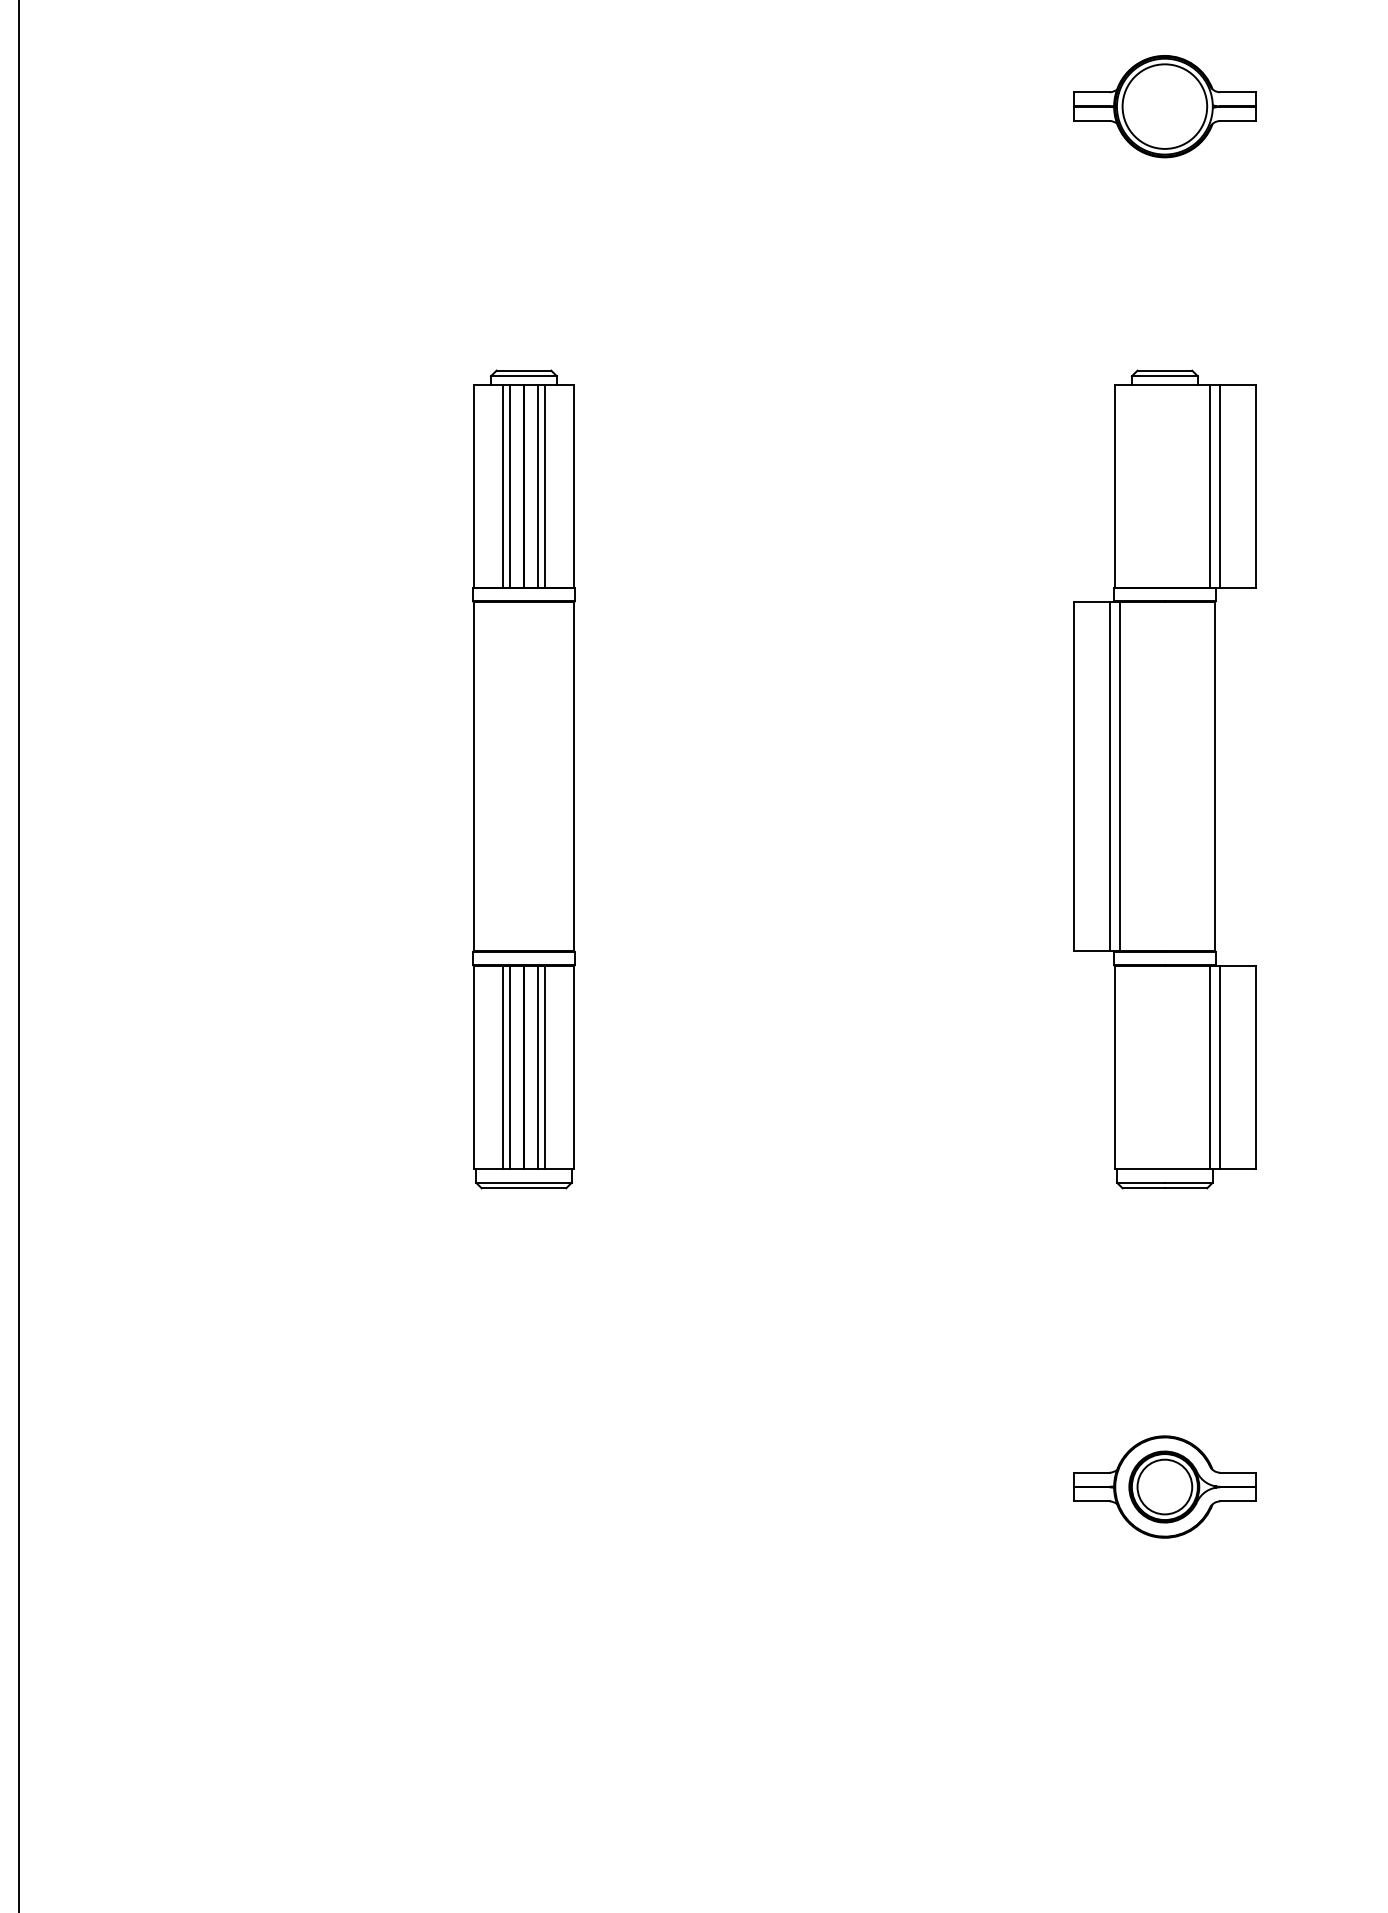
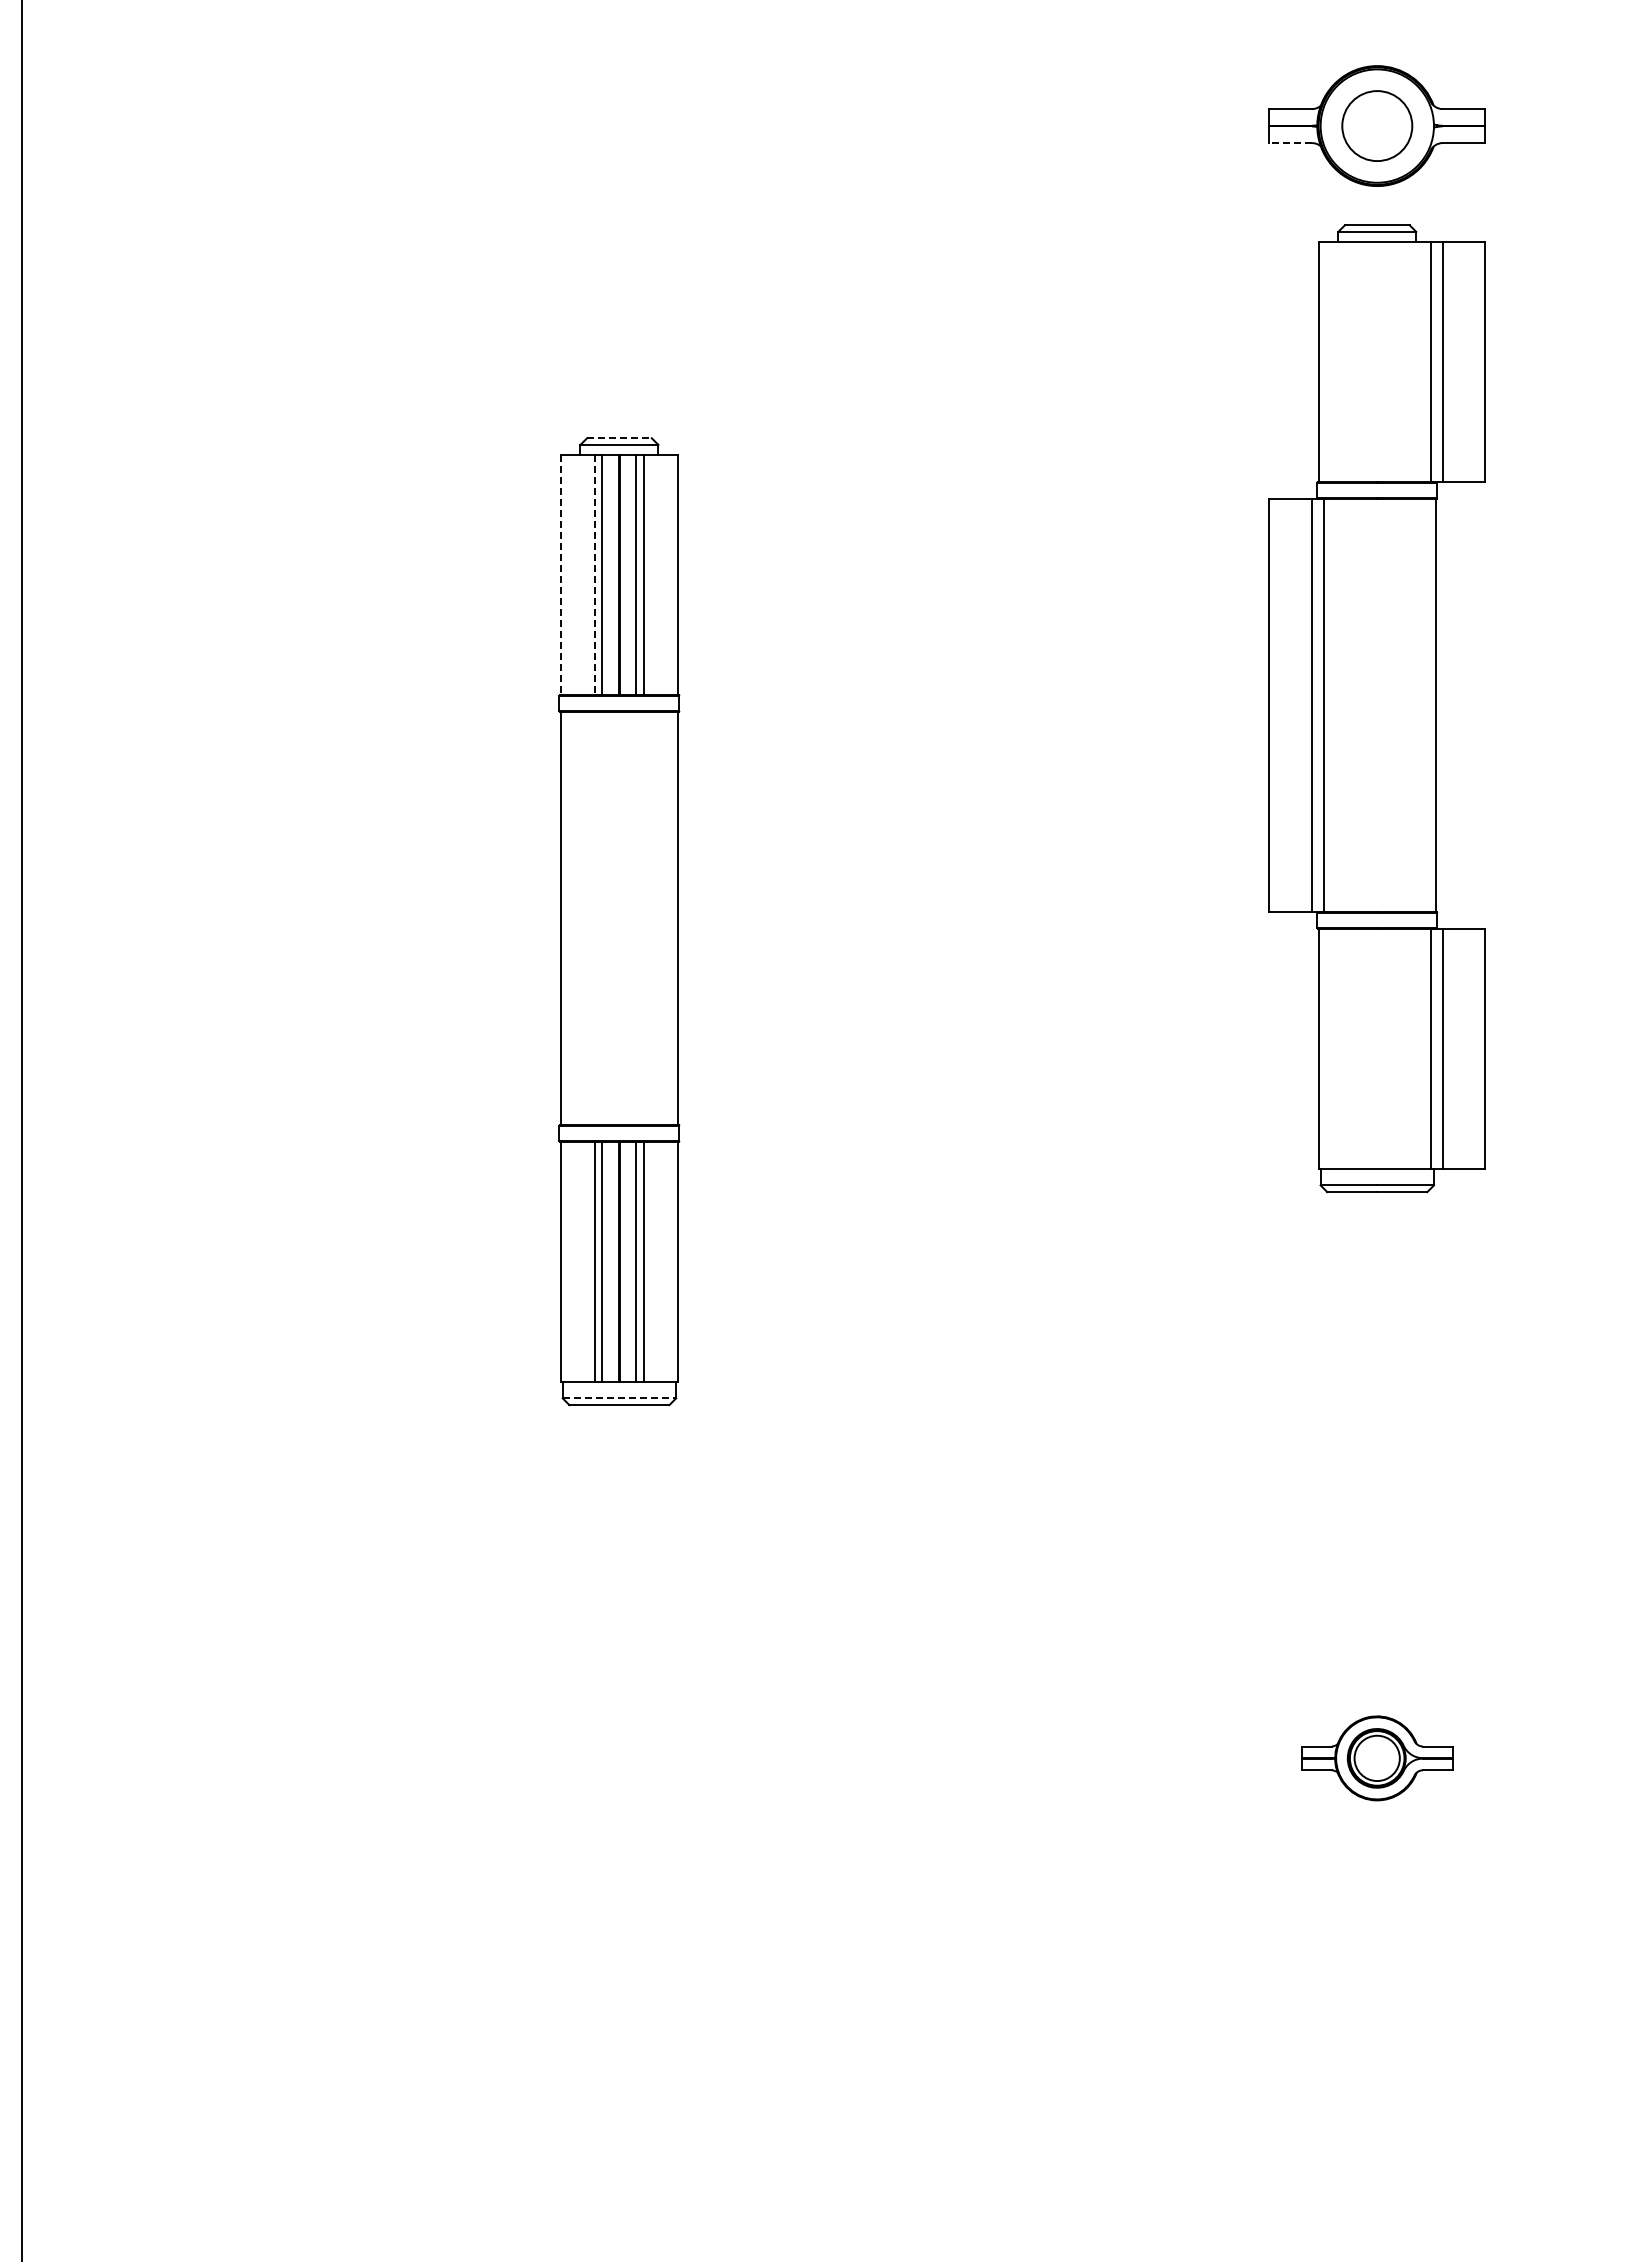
circle: (1165, 106) -> (1377, 126), size x0.7
line: (1091, 121) -> (1290, 143), solid -> dashed
line: (524, 370) -> (619, 438), solid -> dashed
line: (474, 486) -> (560, 575), solid -> dashed
line: (502, 486) -> (594, 575), solid -> dashed
part: (1164, 779) -> (1376, 708), moved
line: (524, 1182) -> (619, 1398), solid -> dashed
part: (1164, 1487) -> (1376, 1758), size x0.7

